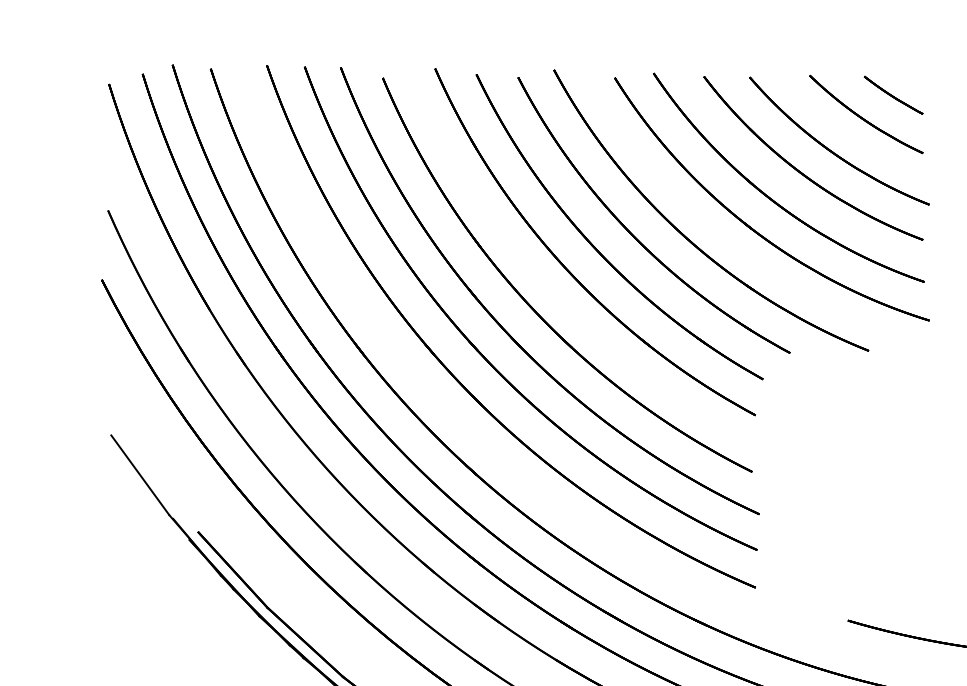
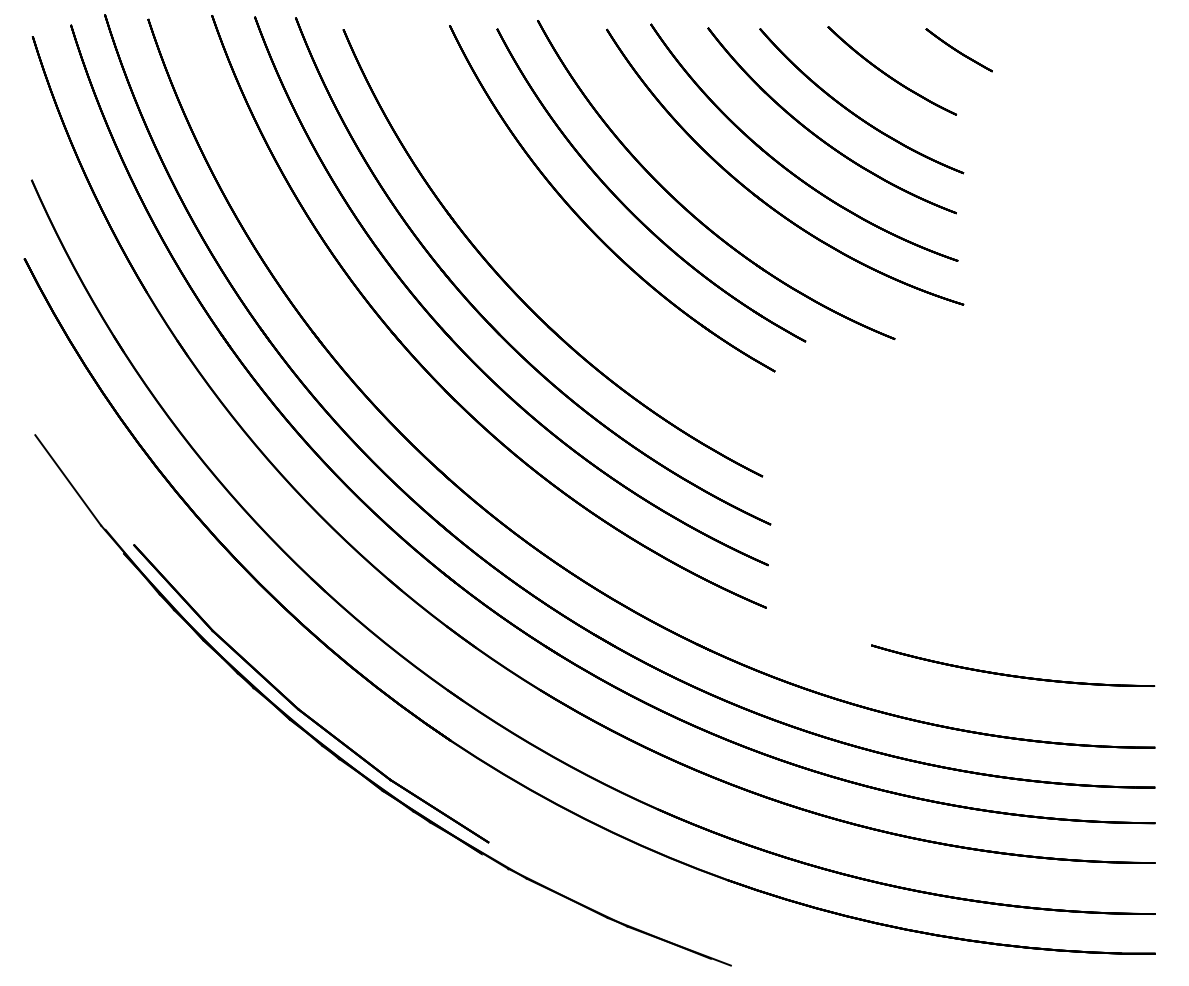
part: (893, 95) -> (958, 50), moved
part: (567, 269) -> (553, 246), removed

